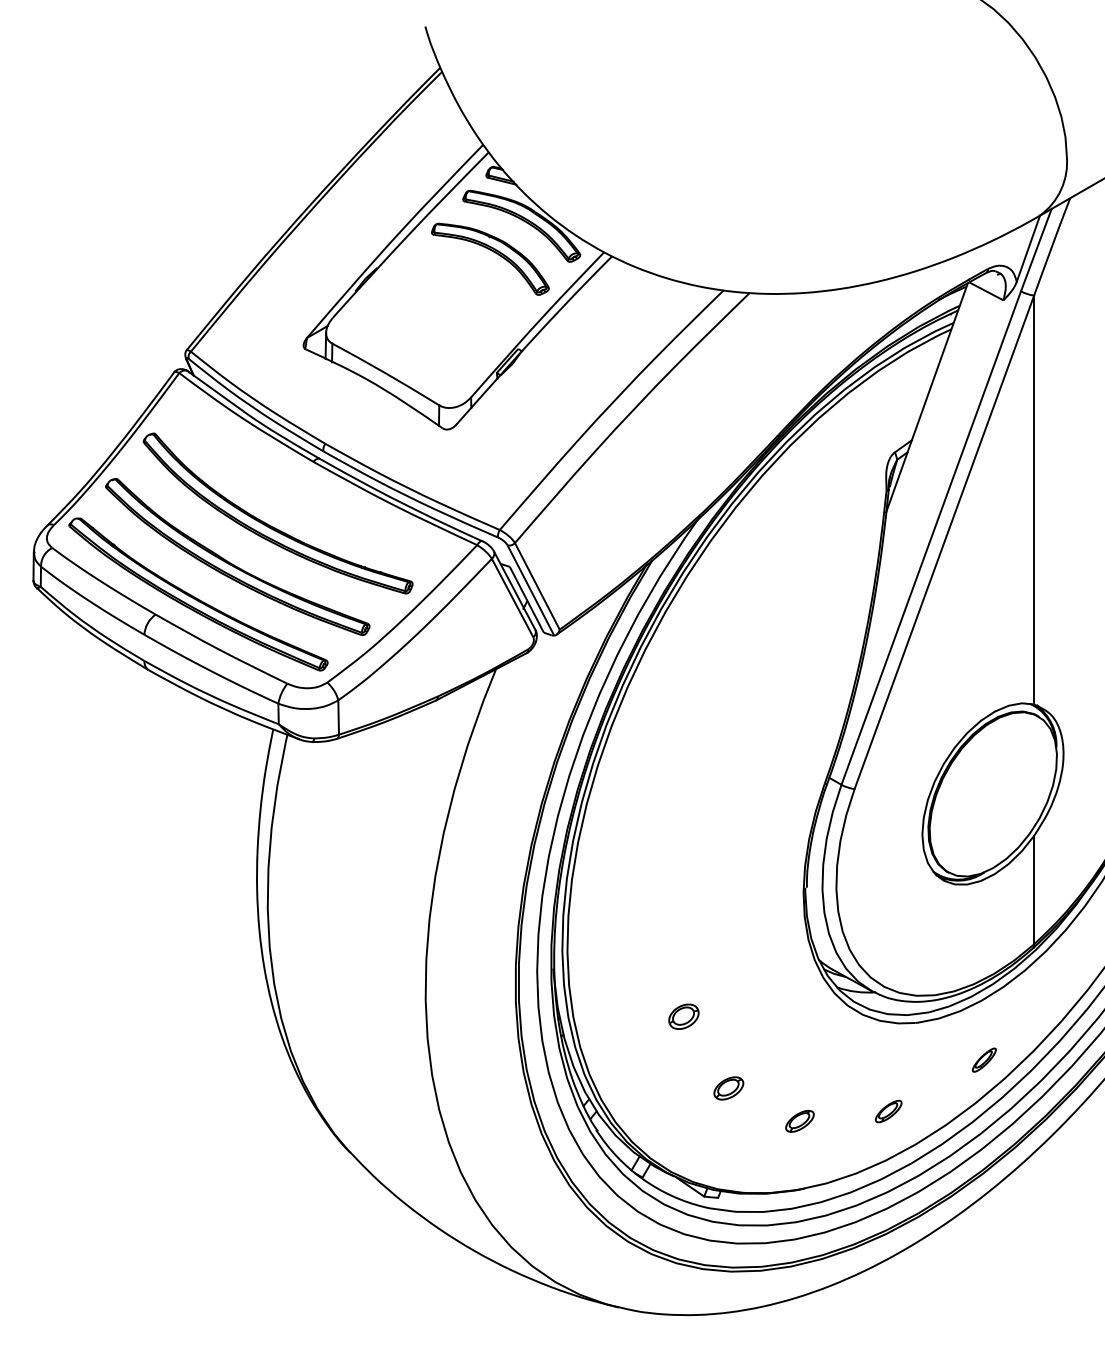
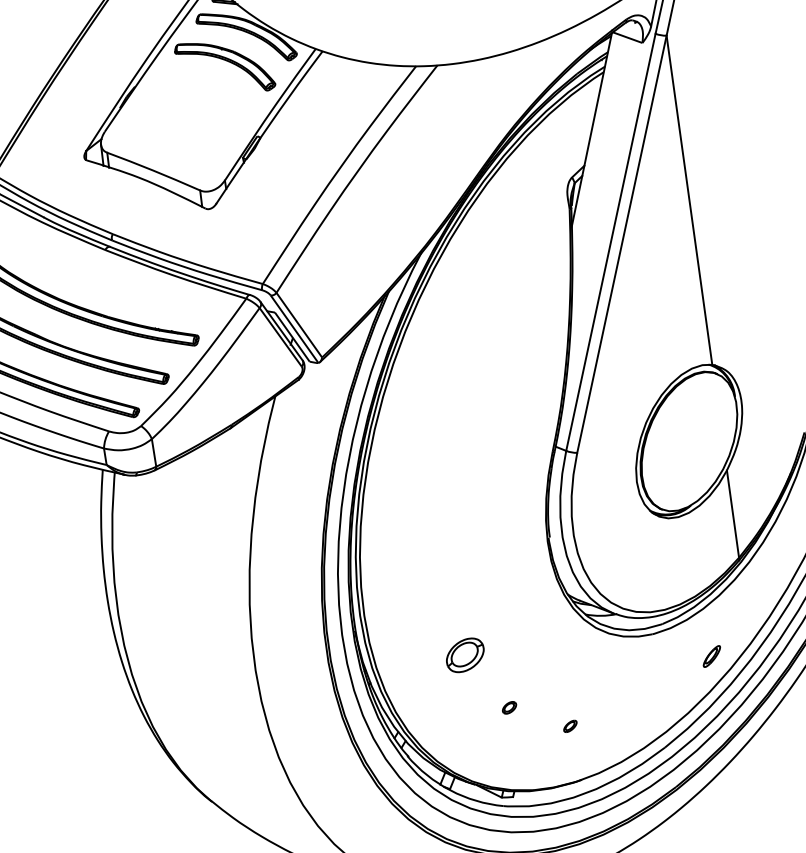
part: (683, 1016) -> (464, 654), size x1.6
part: (728, 1088) -> (509, 707), size x0.6
part: (888, 1111) -> (640, 708), removed
part: (799, 1121) -> (570, 726), size x0.6

